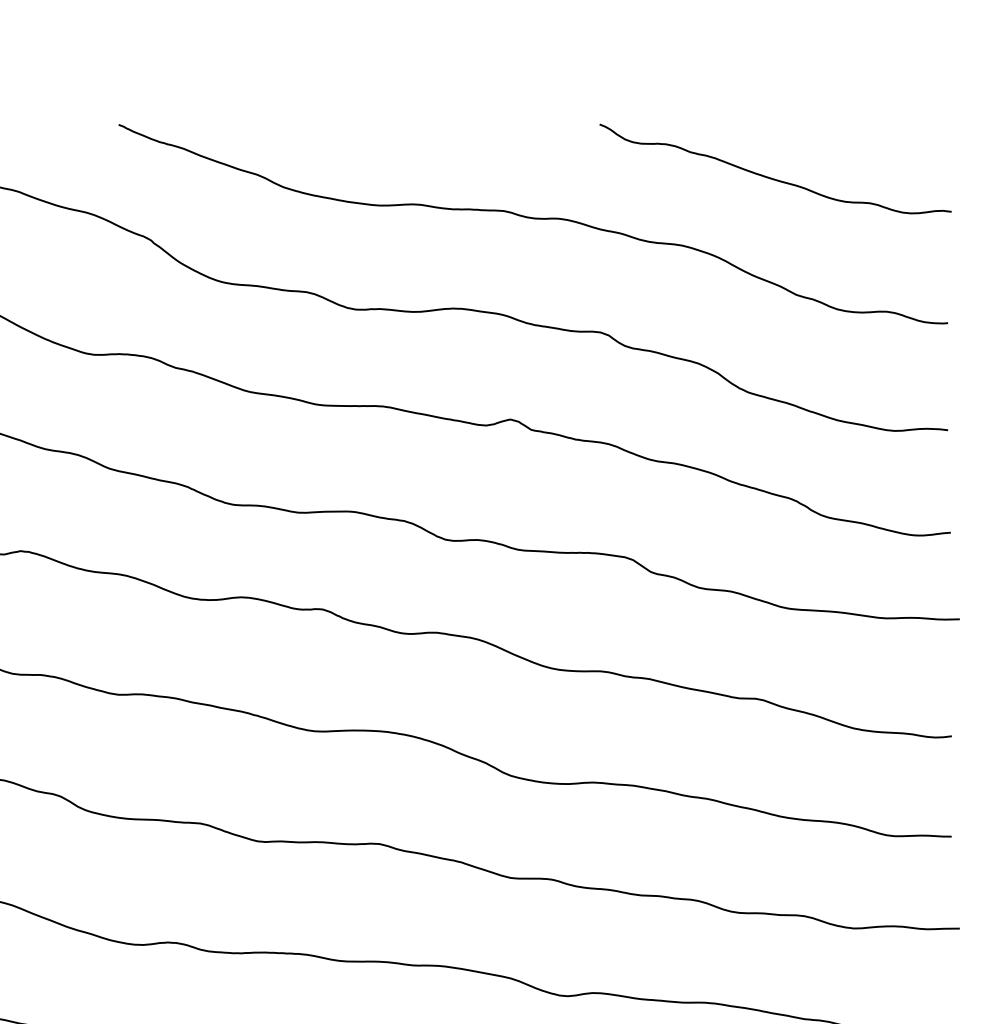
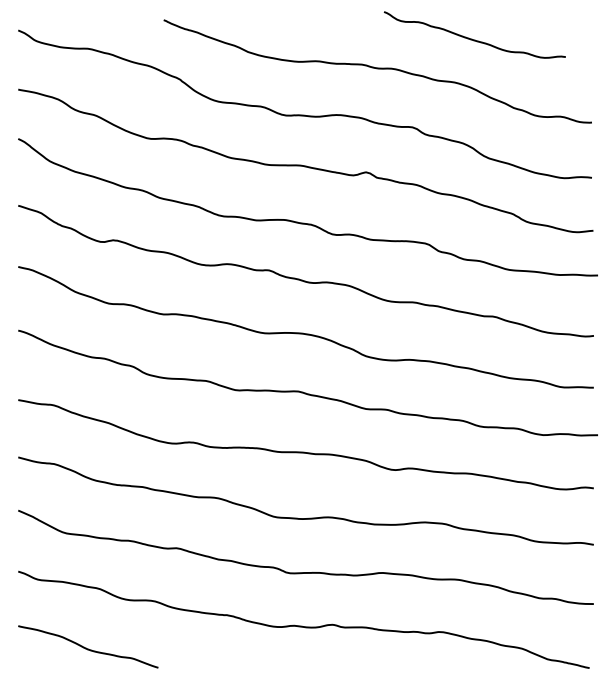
curve: (770, 175) -> (472, 38), moved

